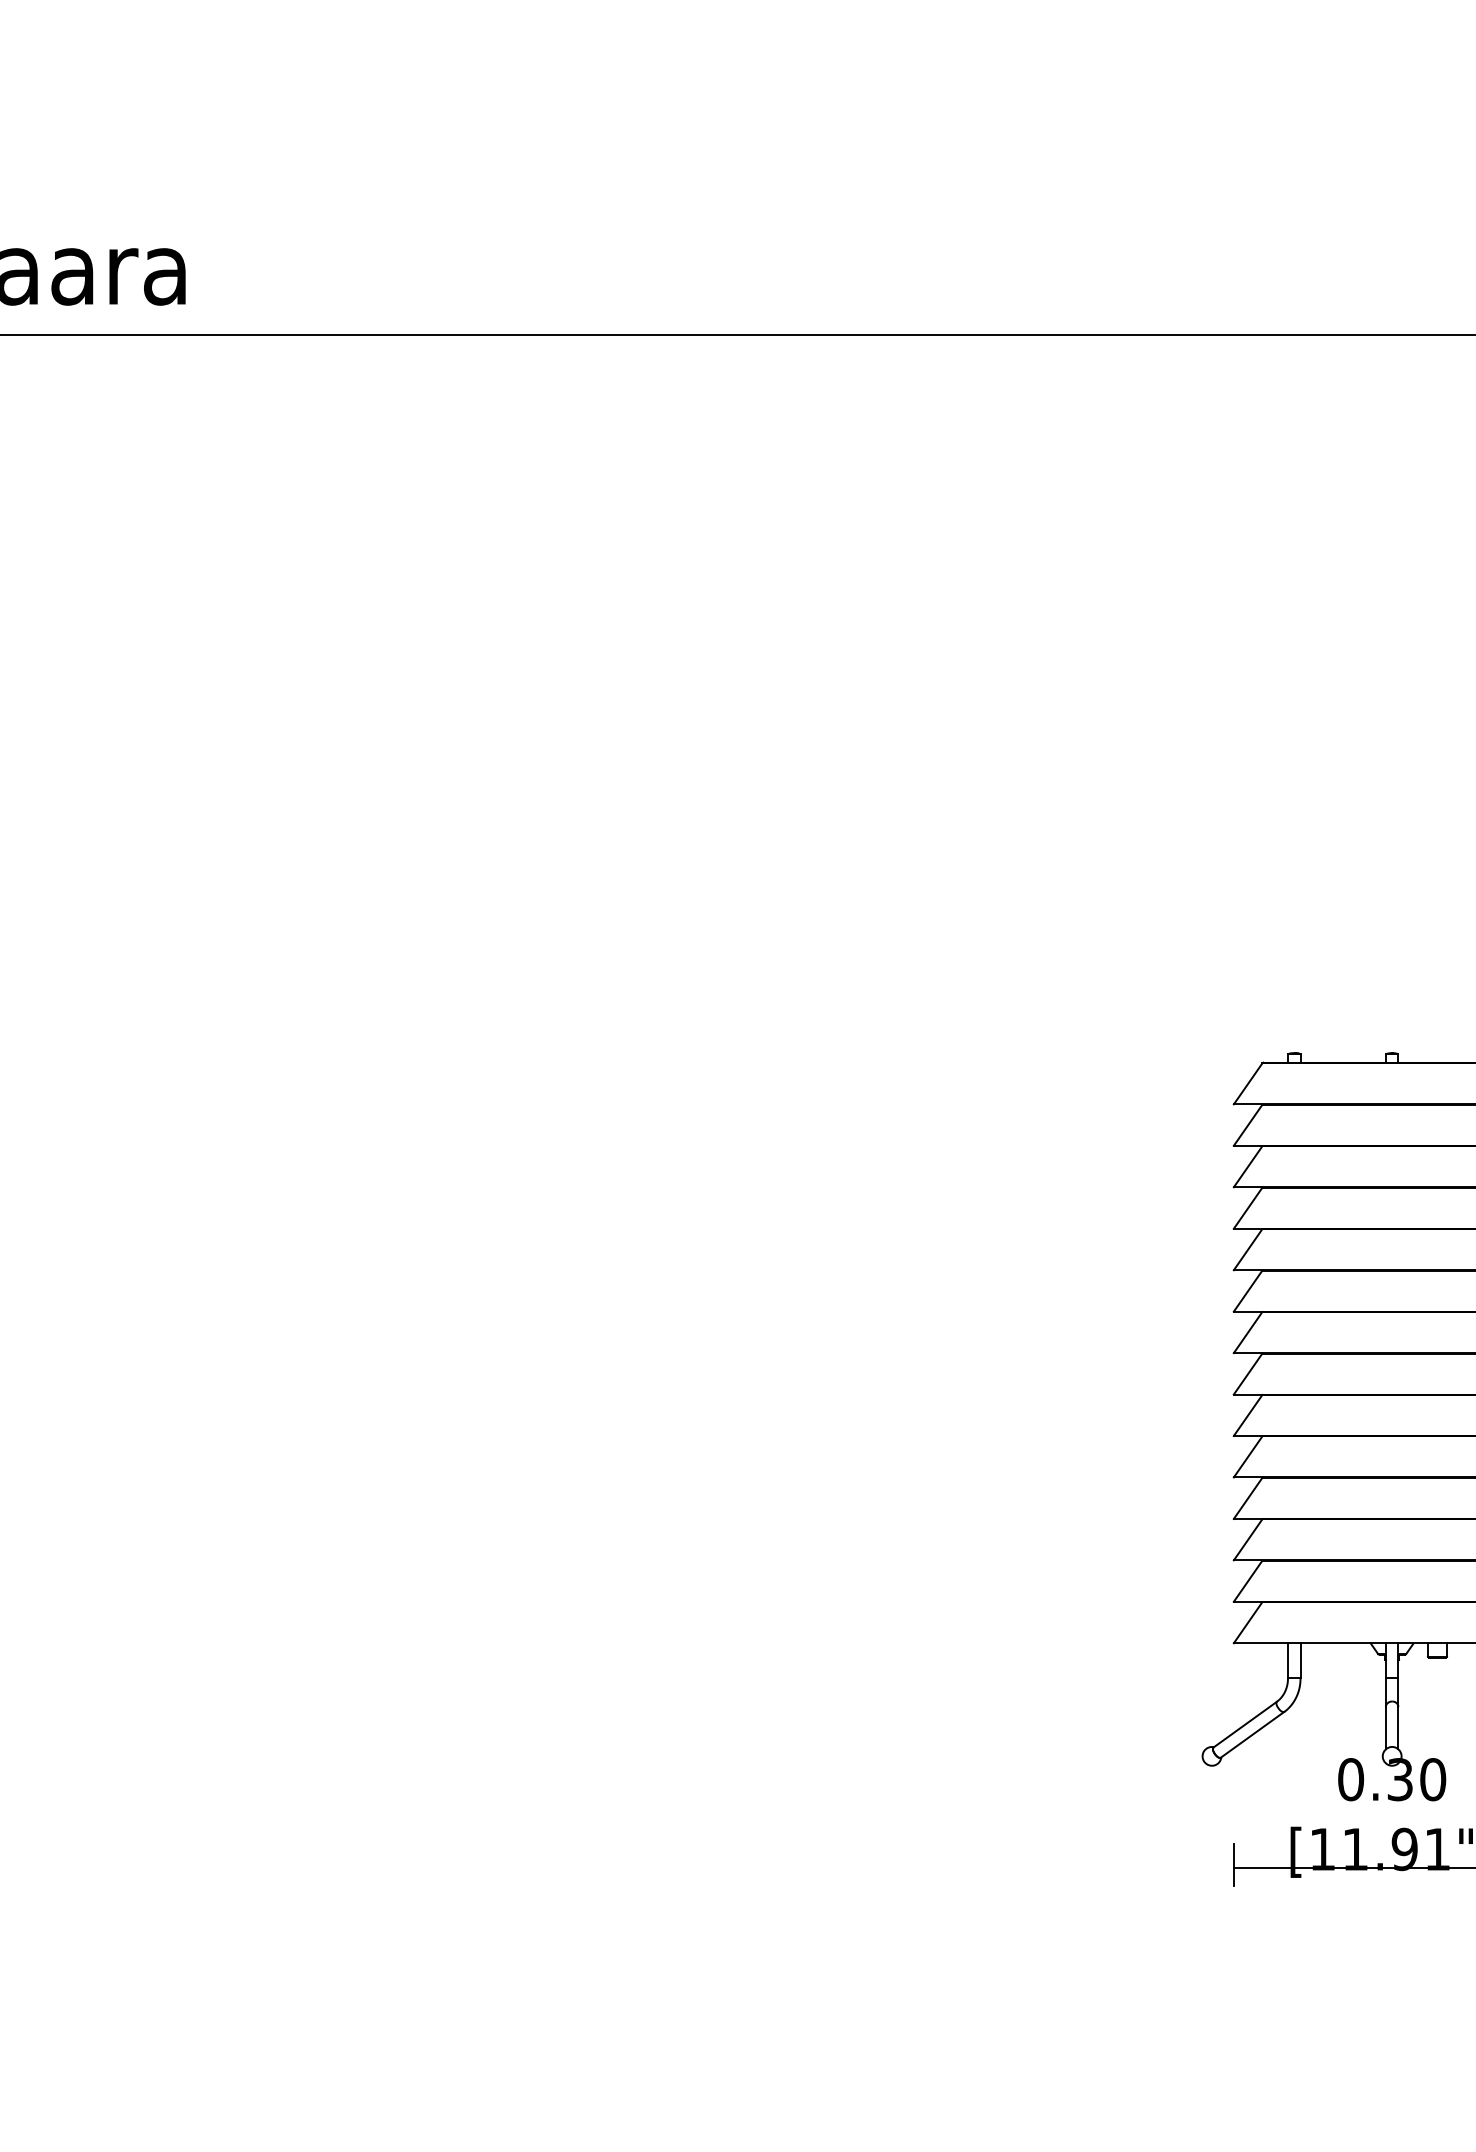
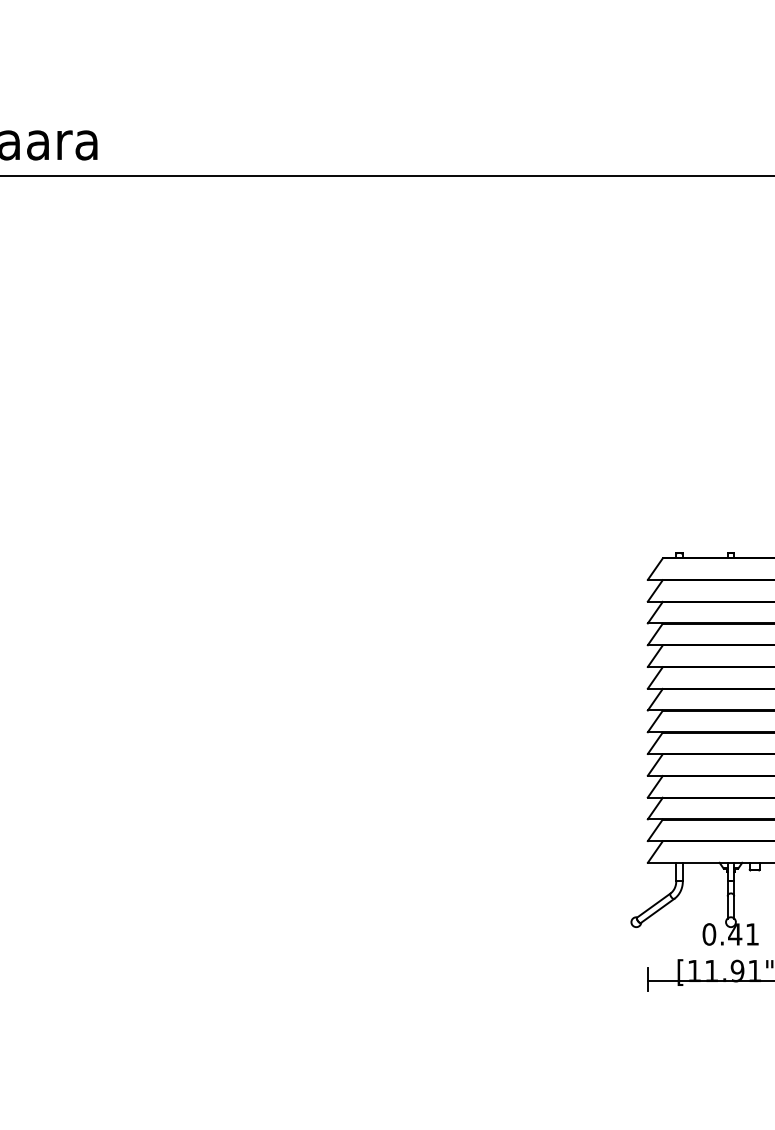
text: (1416, 1779) -> (743, 934), 0.30 -> 0.41

